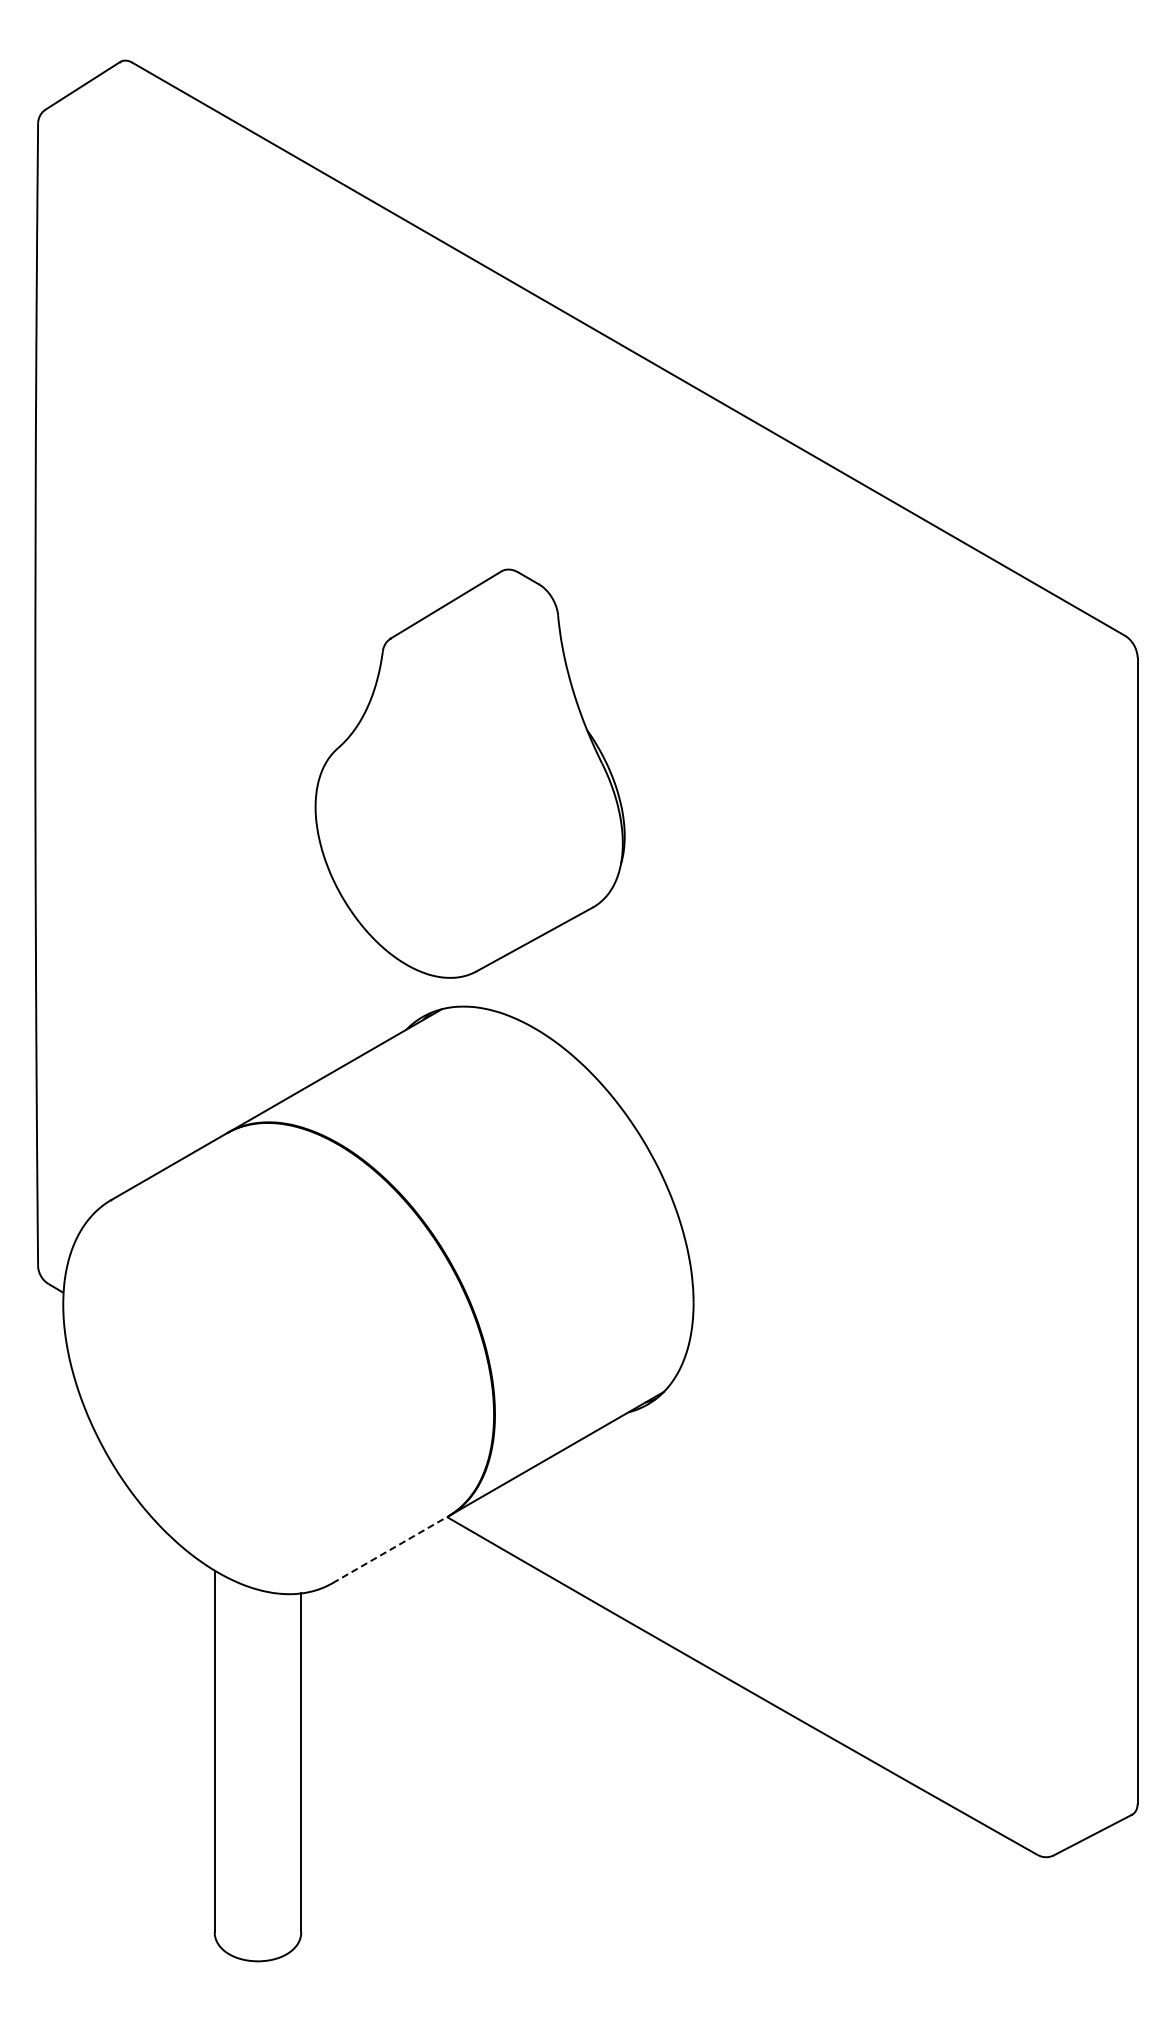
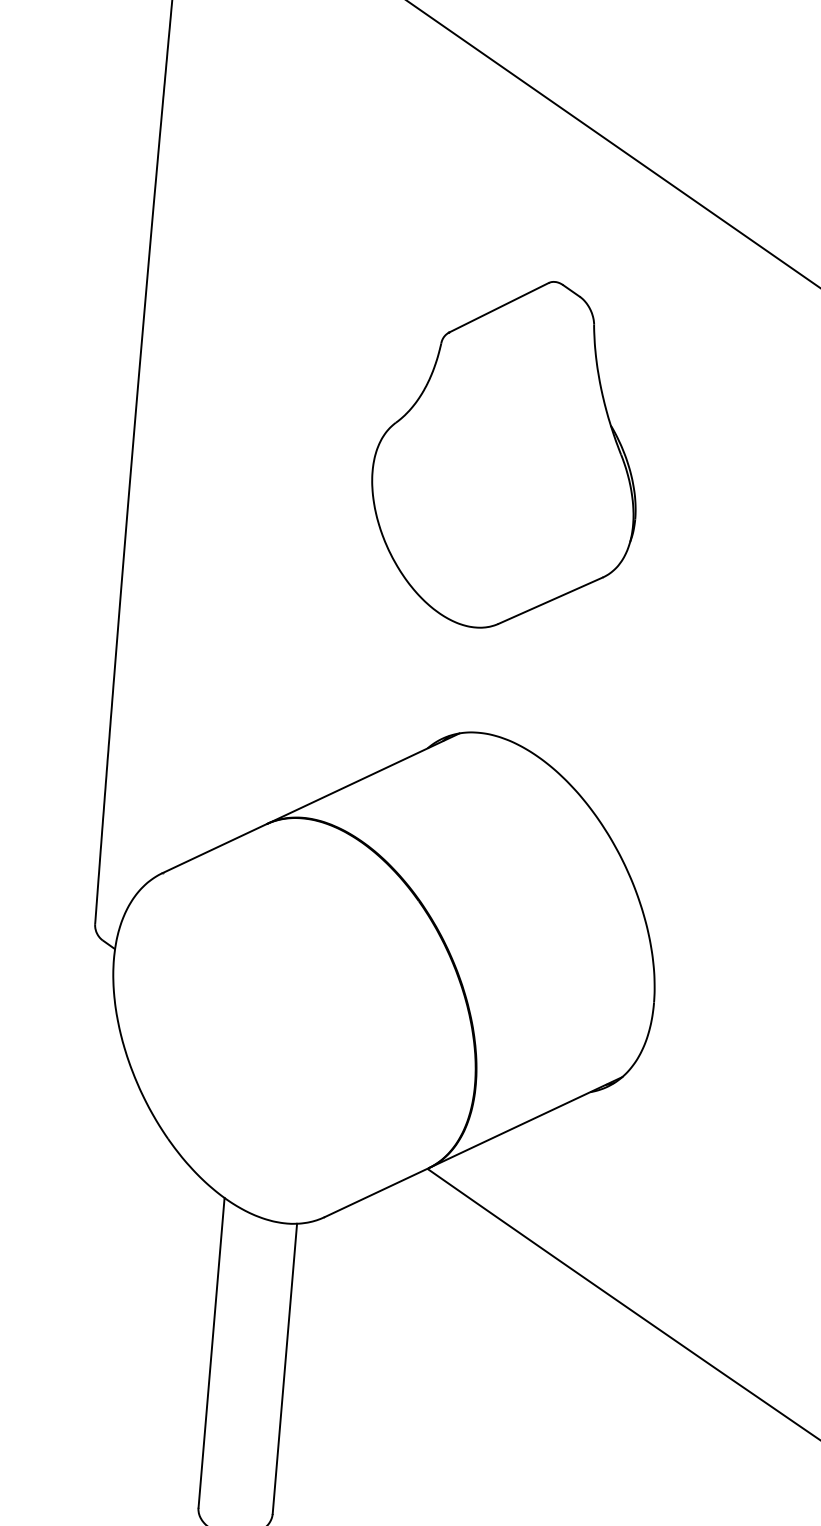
part: (469, 773) -> (506, 453), moved
line: (390, 1549) -> (376, 1192), dashed -> solid

